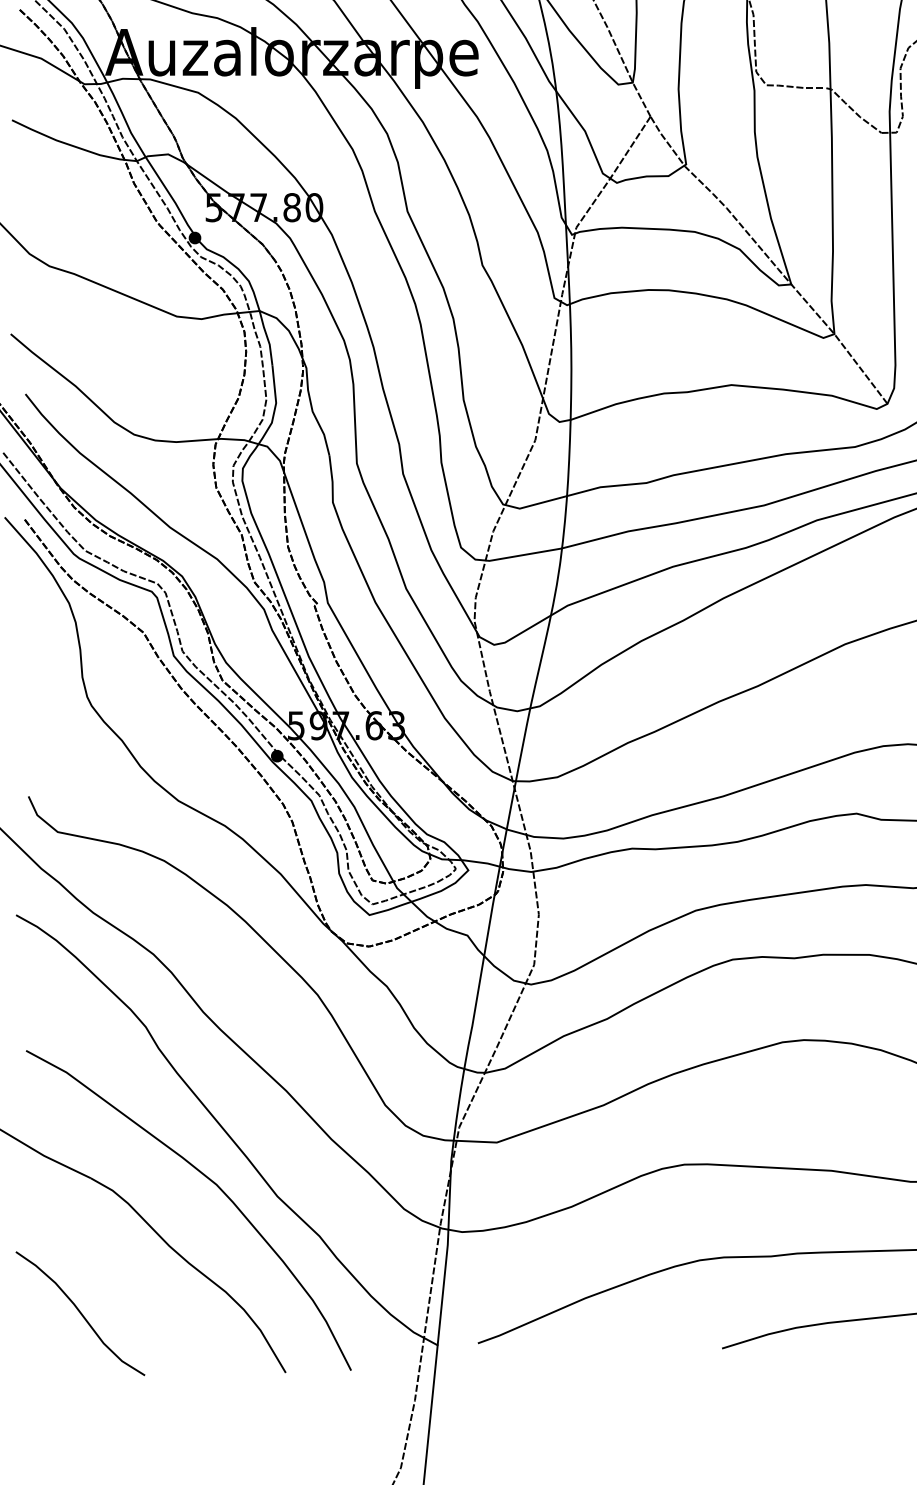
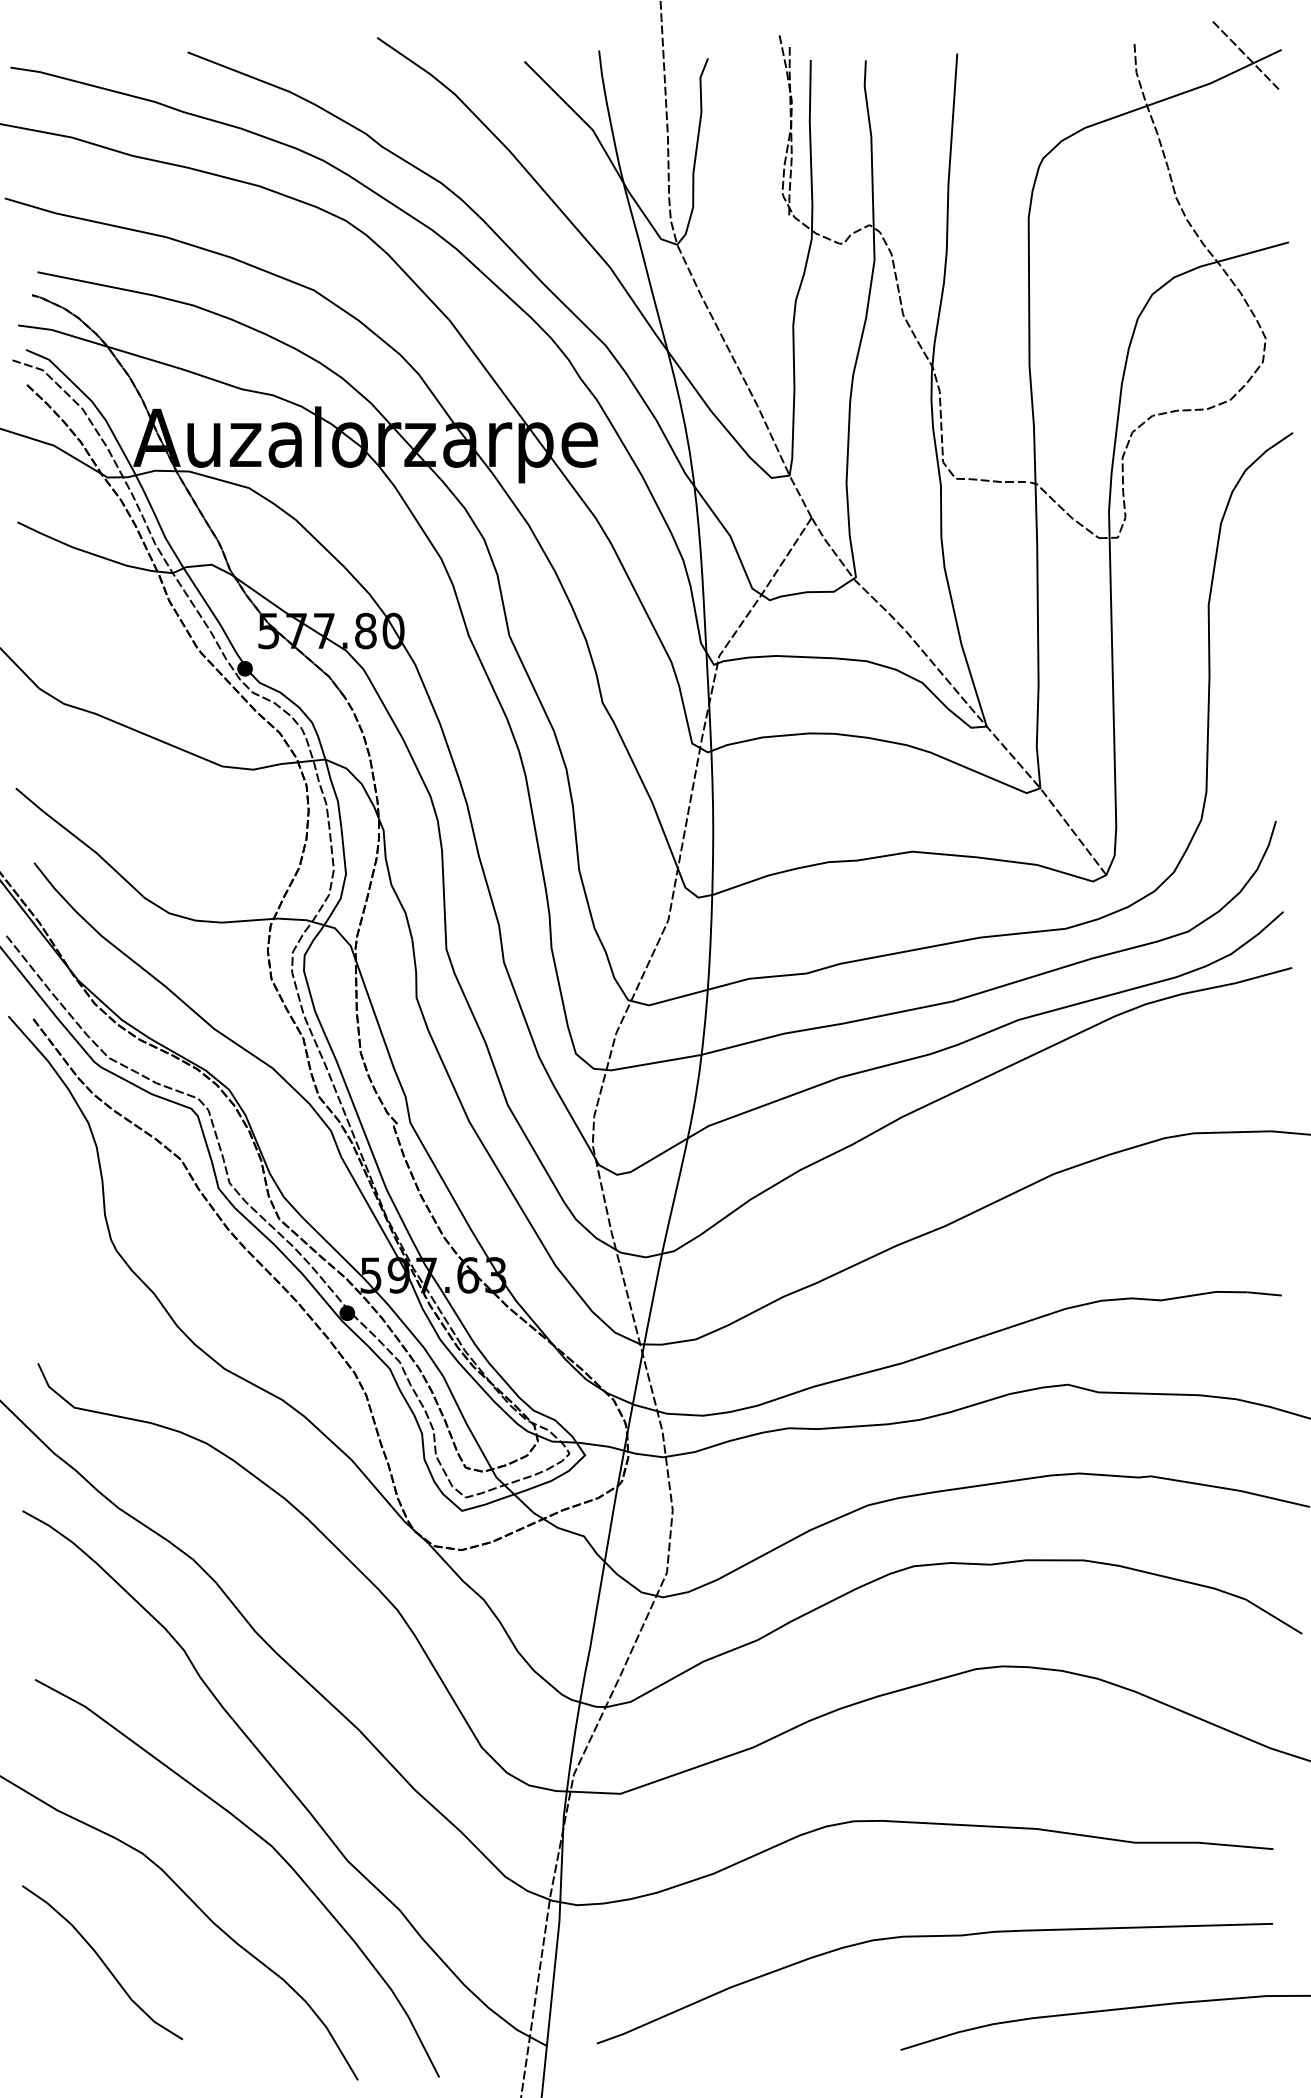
curve: (80, 1313) -> (102, 1962), moved

